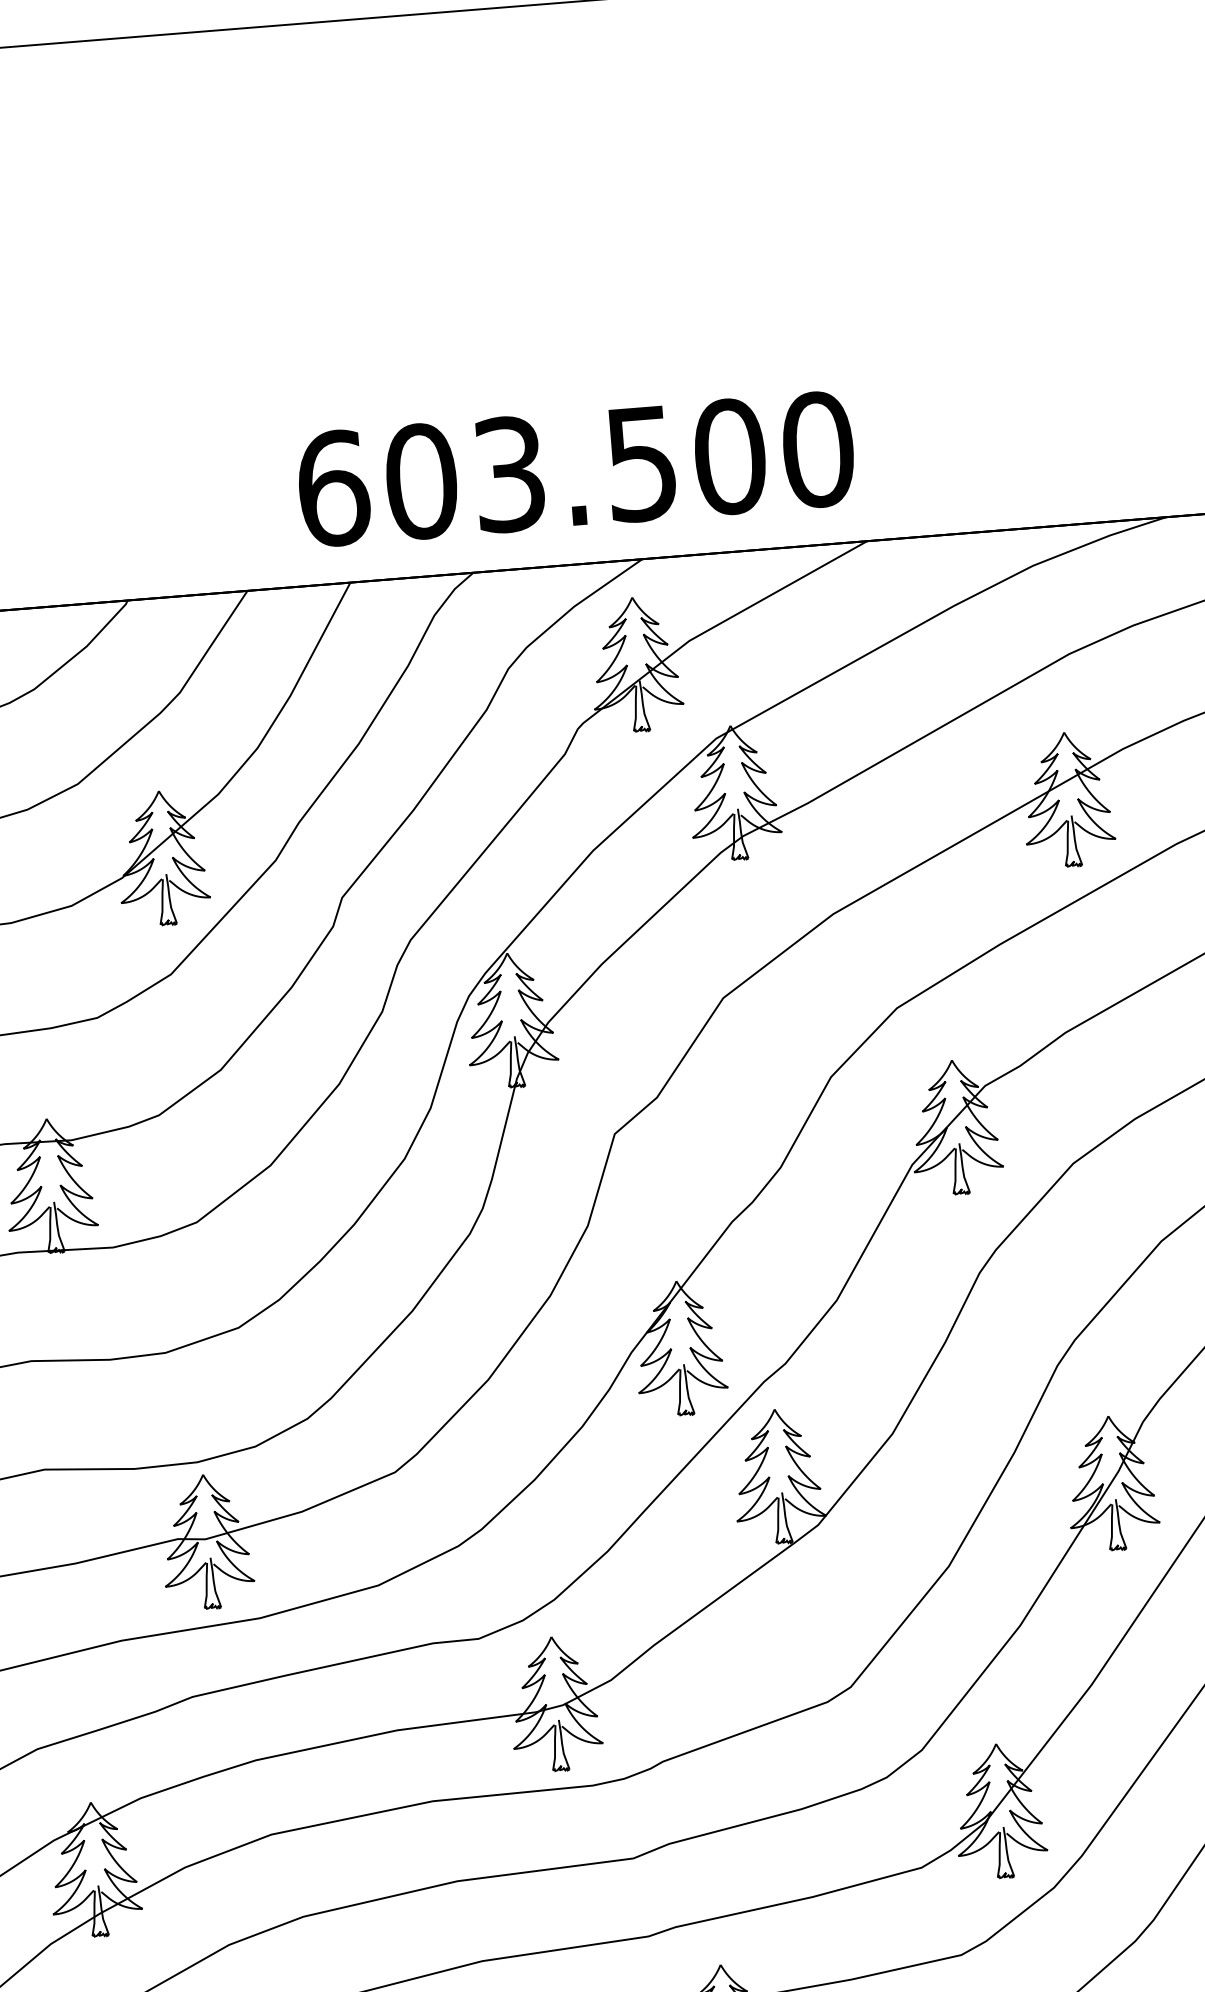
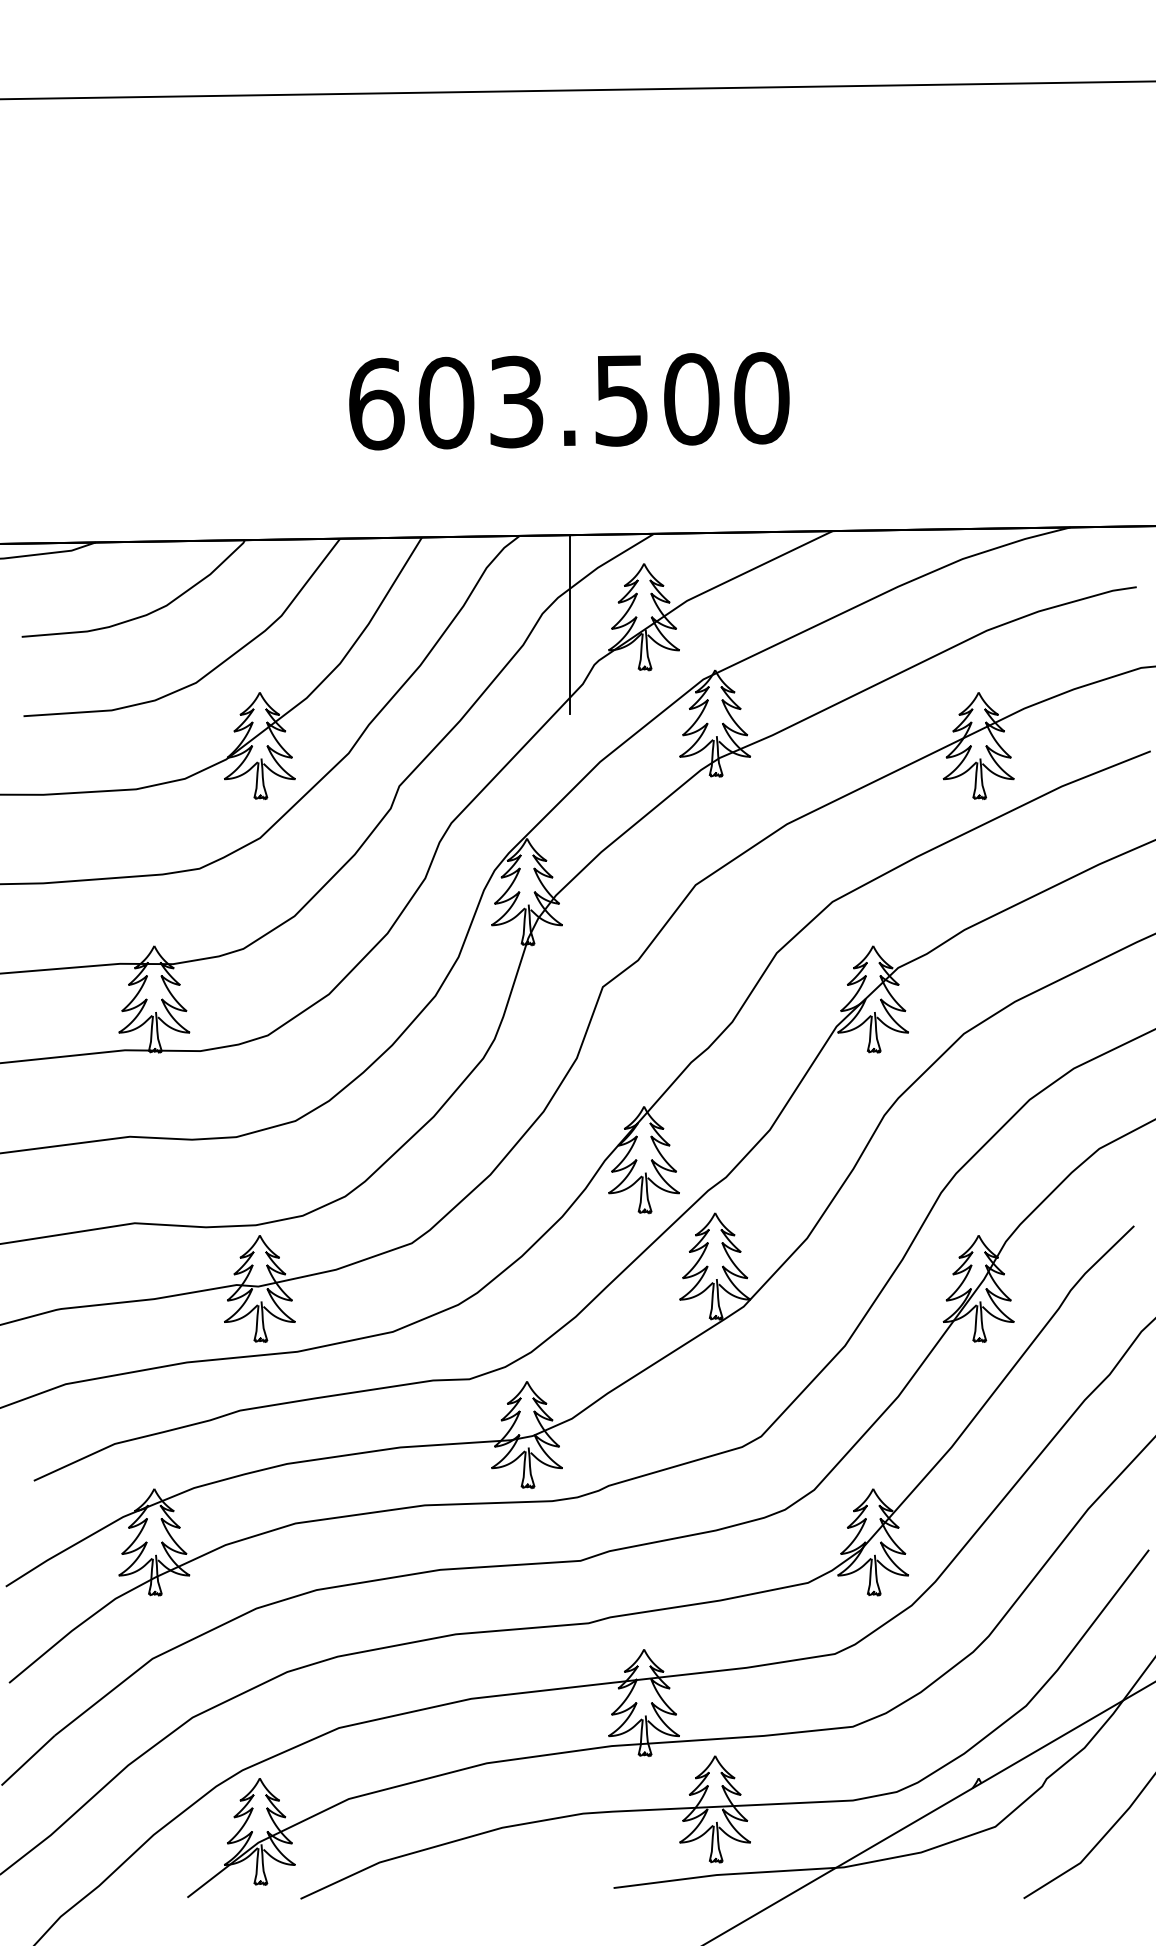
text: (576, 469) -> (569, 401), moved
line: (543, 680) -> (569, 624), added

